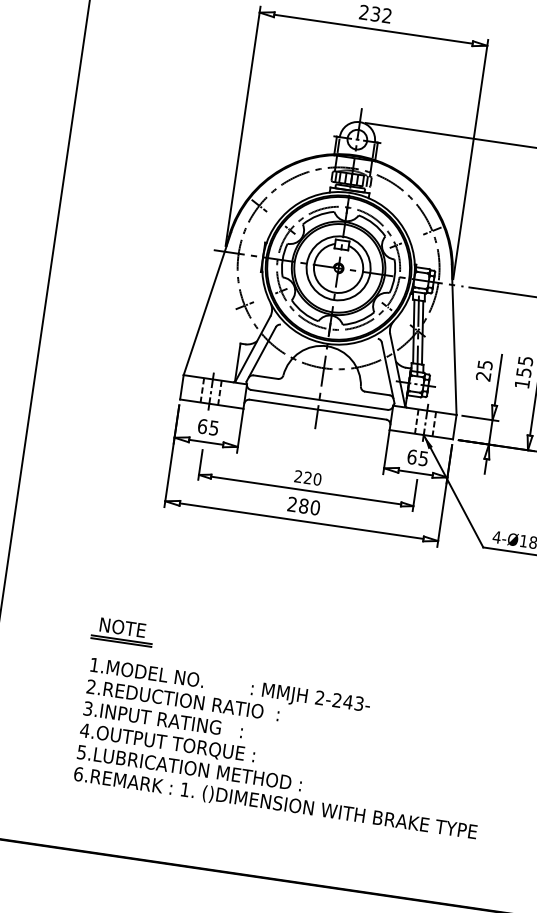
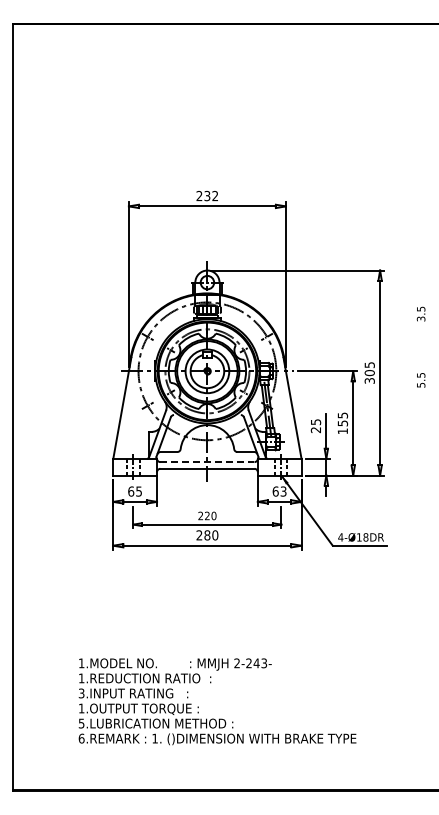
line: (319, 400) -> (207, 462), solid -> dashed
text: (423, 457) -> (283, 490), 65 -> 63
part: (122, 630) -> (97, 637), removed
text: (91, 686) -> (81, 678), 2.REDUCTION -> 1.REDUCTION
text: (84, 730) -> (81, 708), 4.OUTPUT -> 1.OUTPUT

